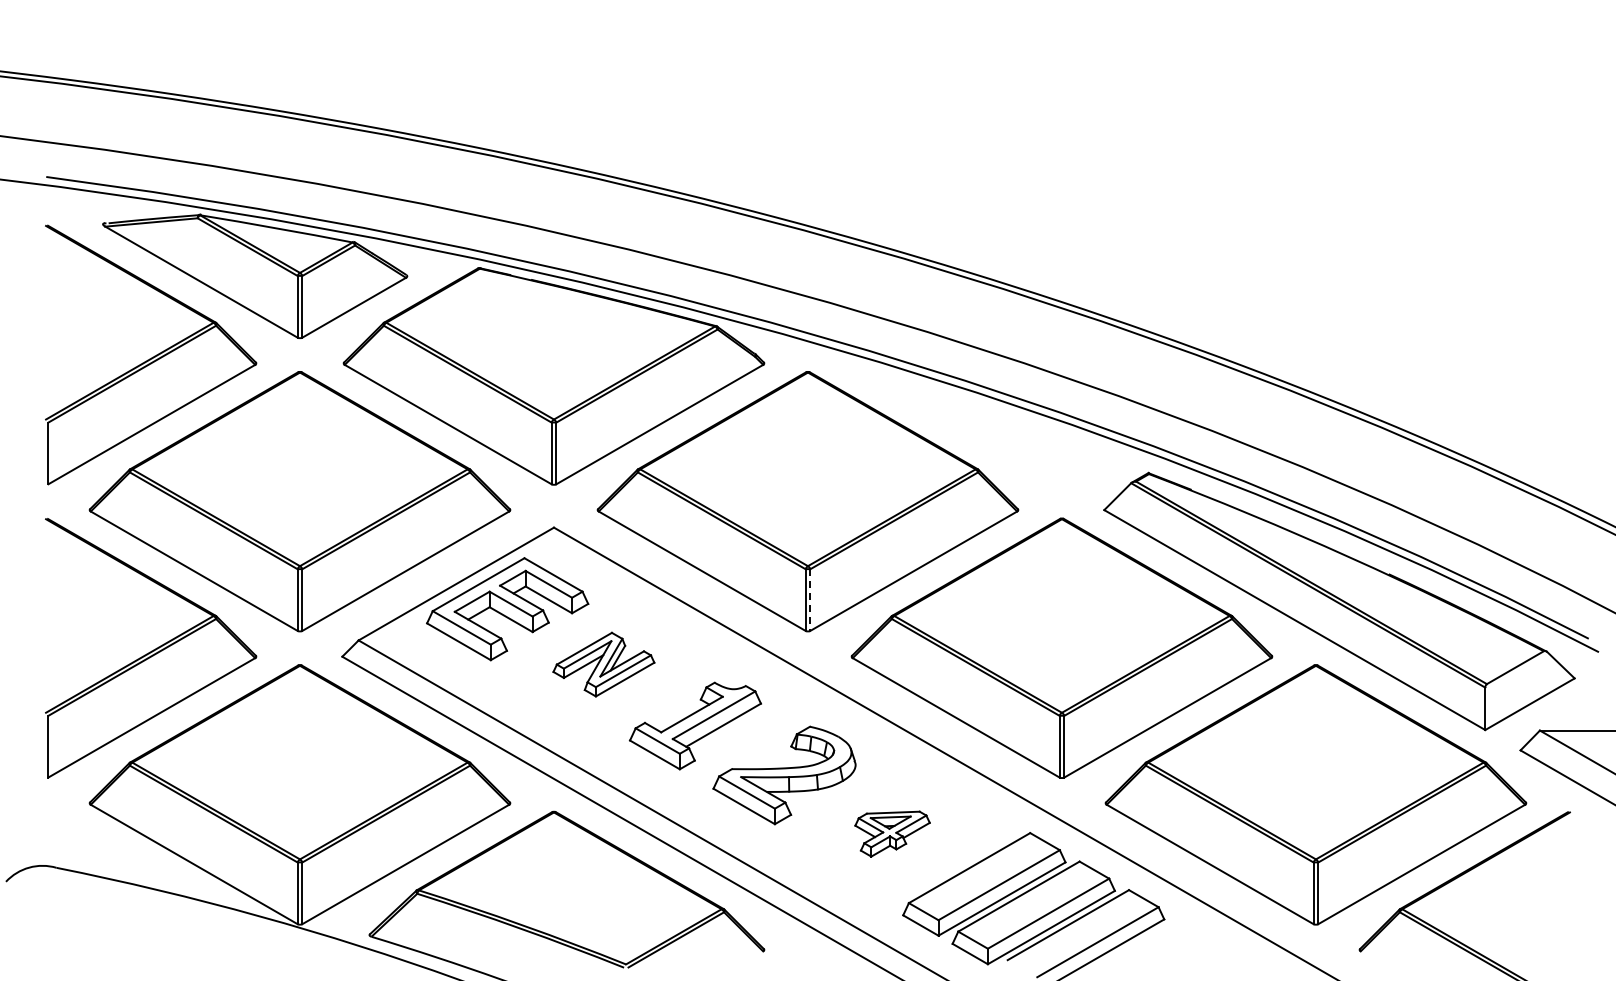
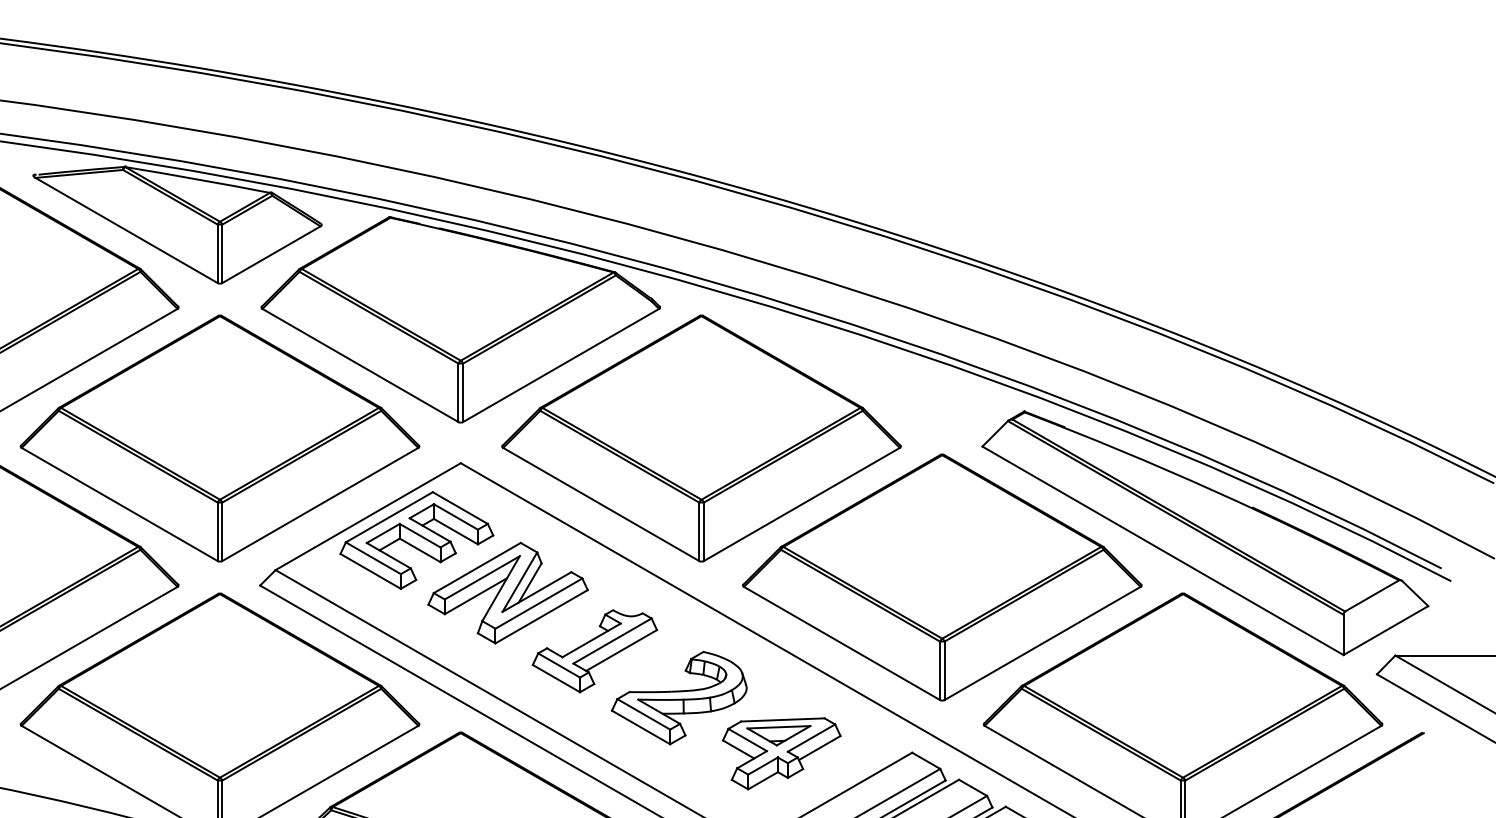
line: (810, 600) -> (703, 532), dashed -> solid
part: (603, 664) -> (507, 592), size x1.67
part: (892, 833) -> (781, 753), size x1.67

